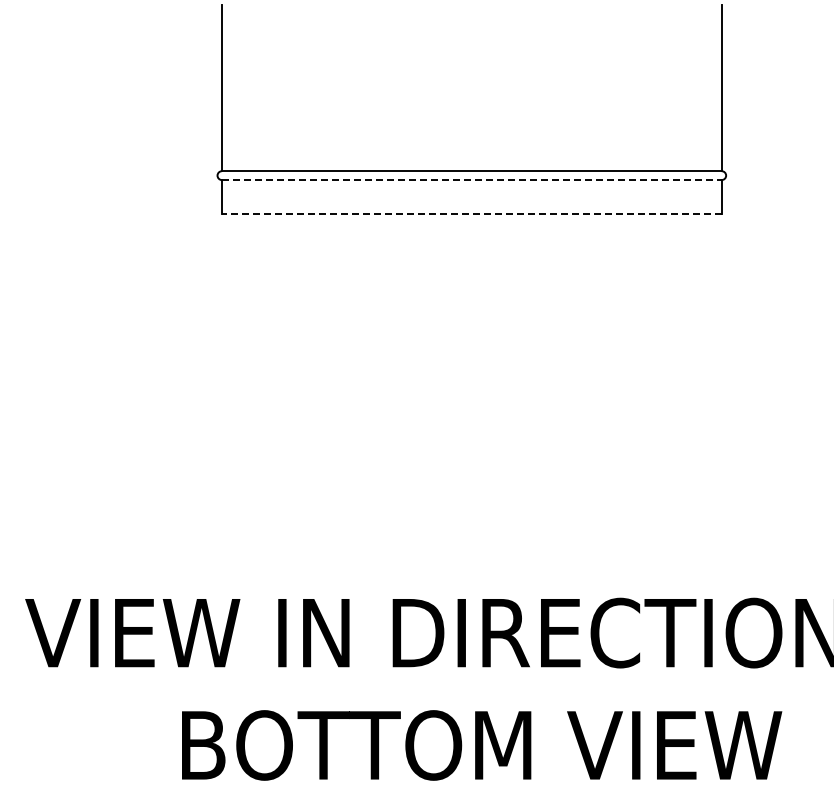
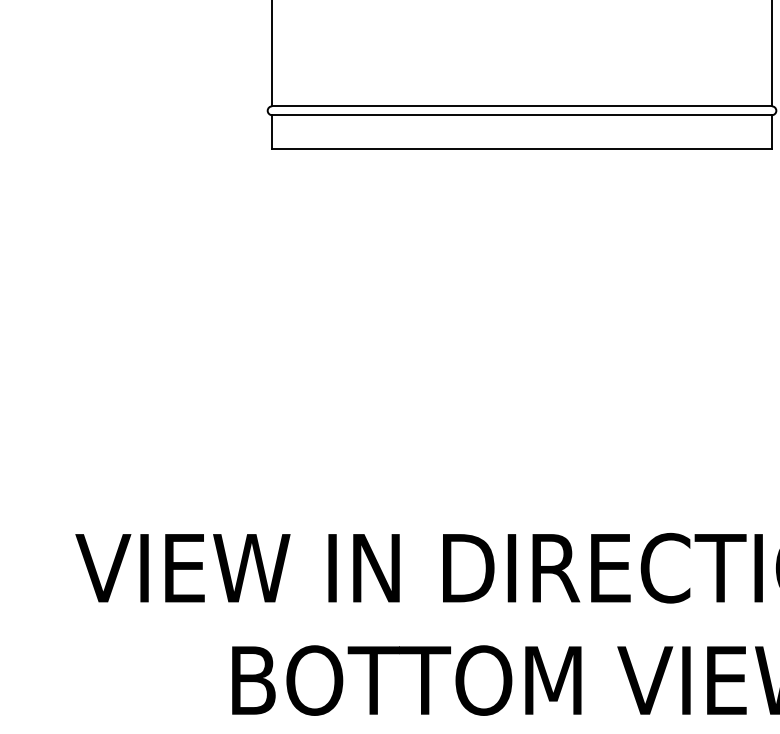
line: (471, 180) -> (521, 115), dashed -> solid
line: (471, 214) -> (521, 149), dashed -> solid

